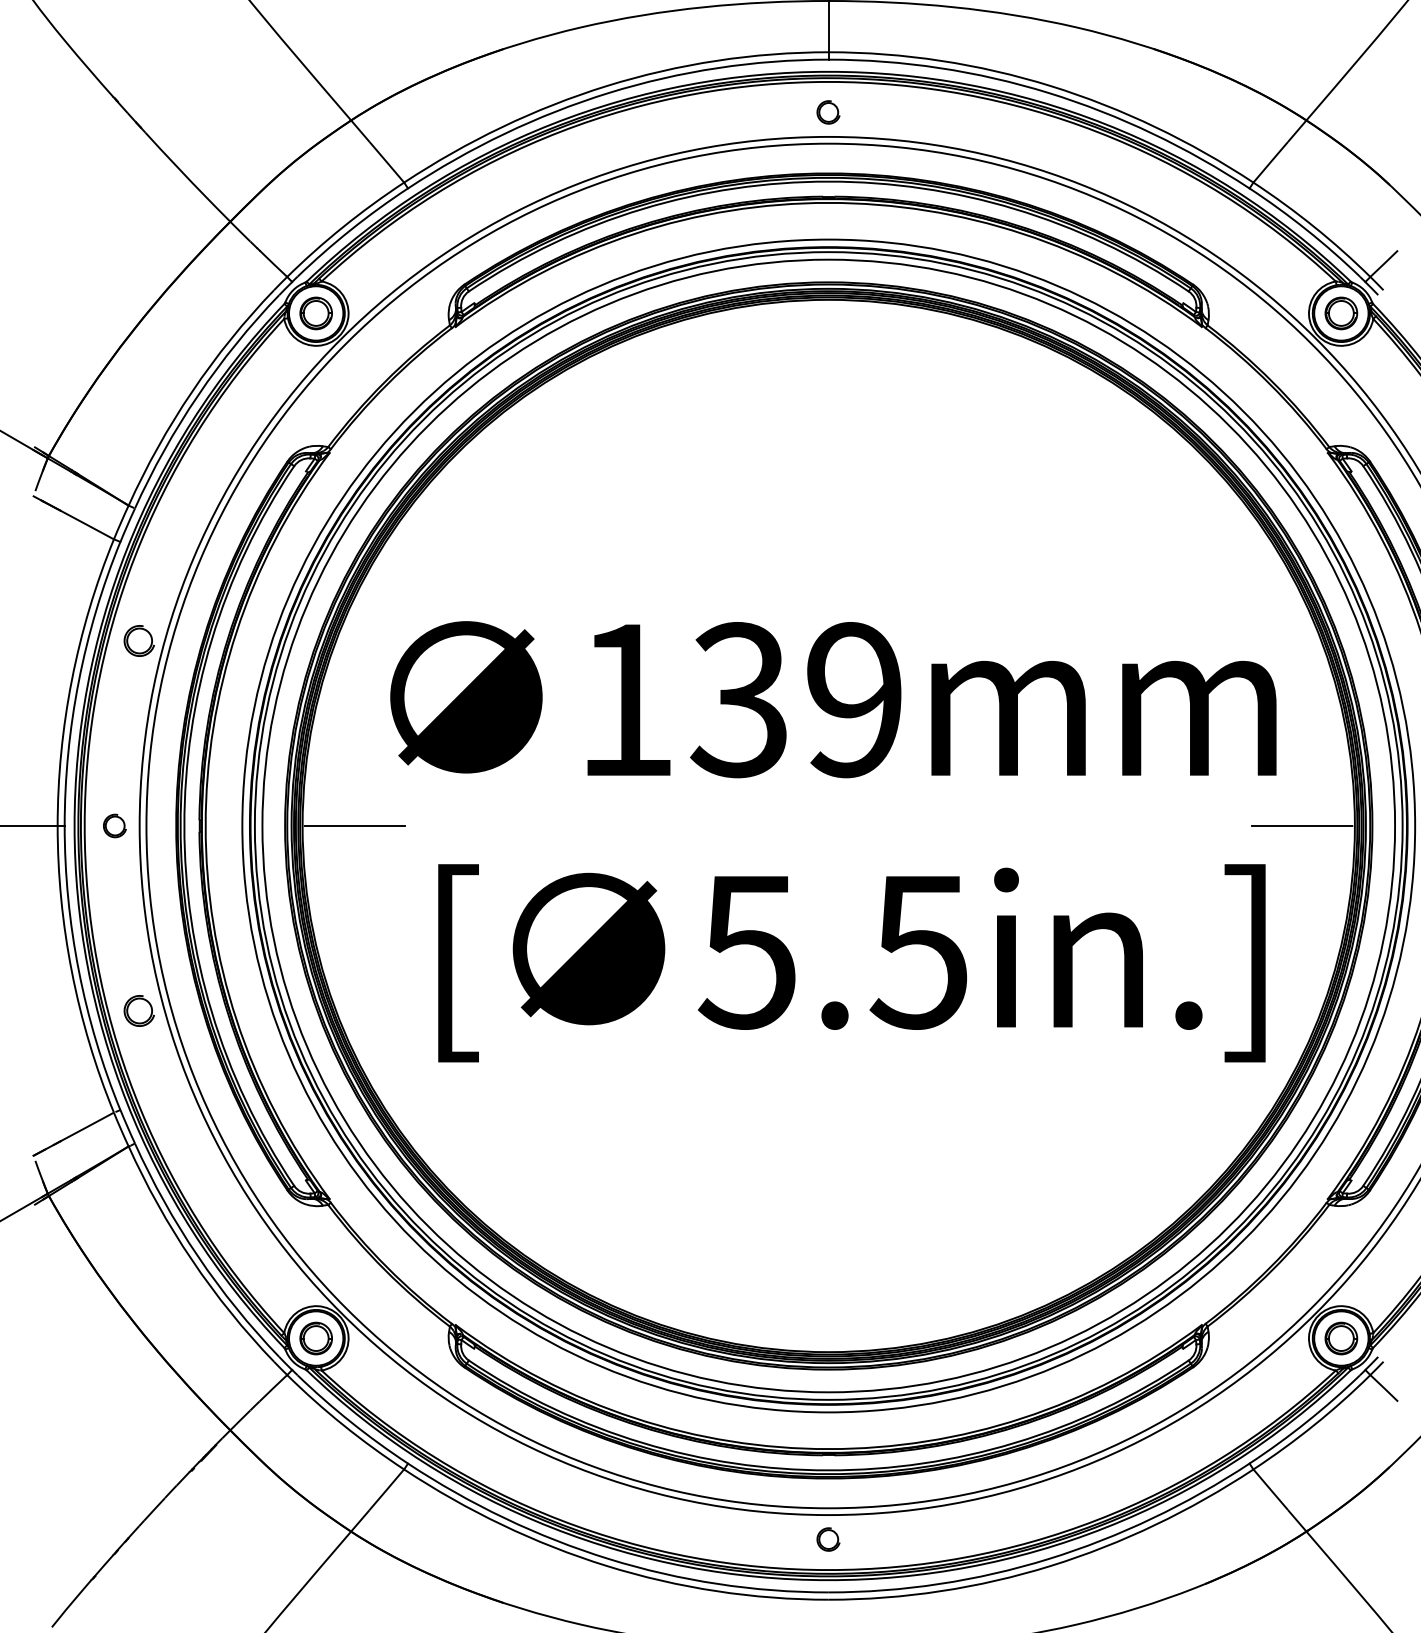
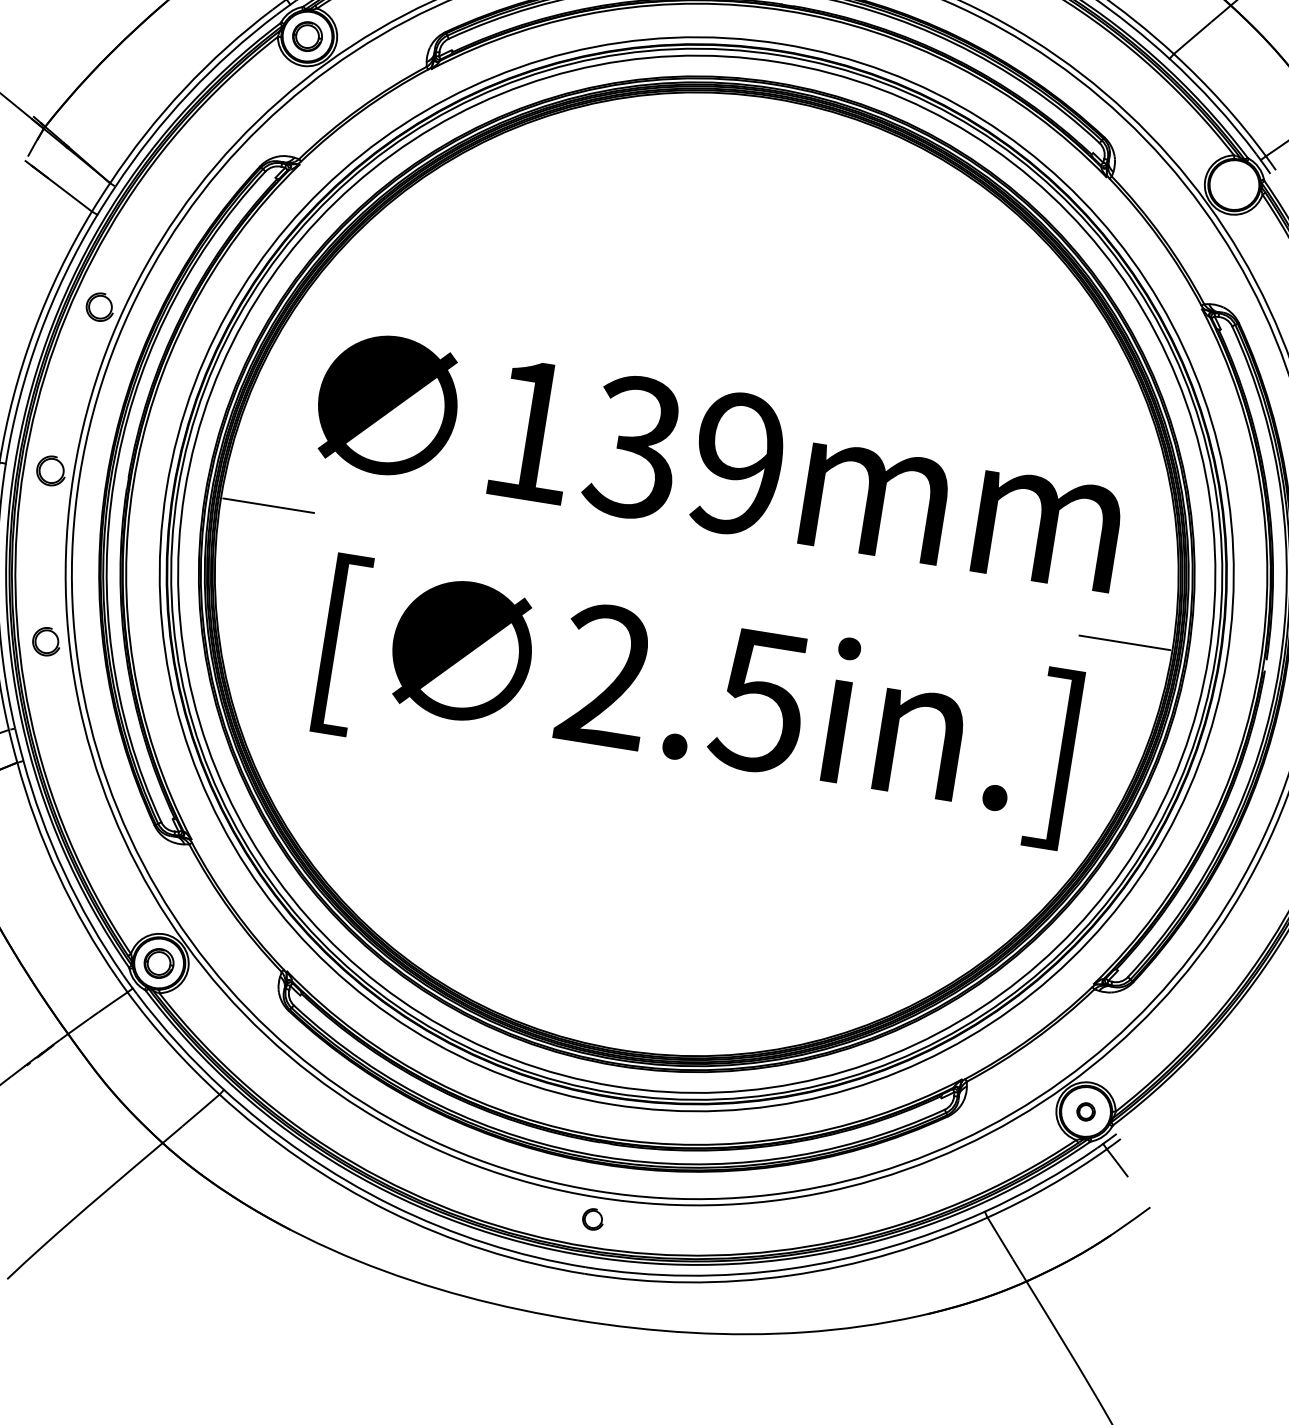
part: (1341, 313) -> (1234, 185), removed
part: (114, 825) -> (51, 470), size x1.4
text: (747, 951) -> (605, 675), 5.5in.] -> 2.5in.]
part: (1341, 1338) -> (1086, 1111), size x0.6

